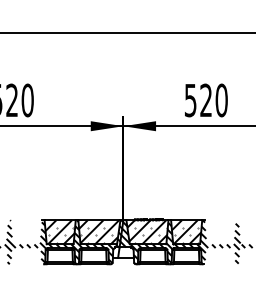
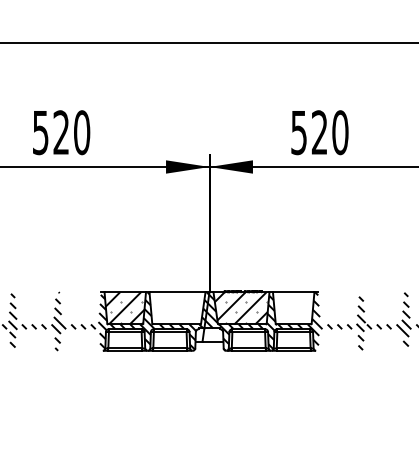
hatch: (98, 232) -> (176, 308), removed
hatch: (186, 232) -> (293, 308), removed

